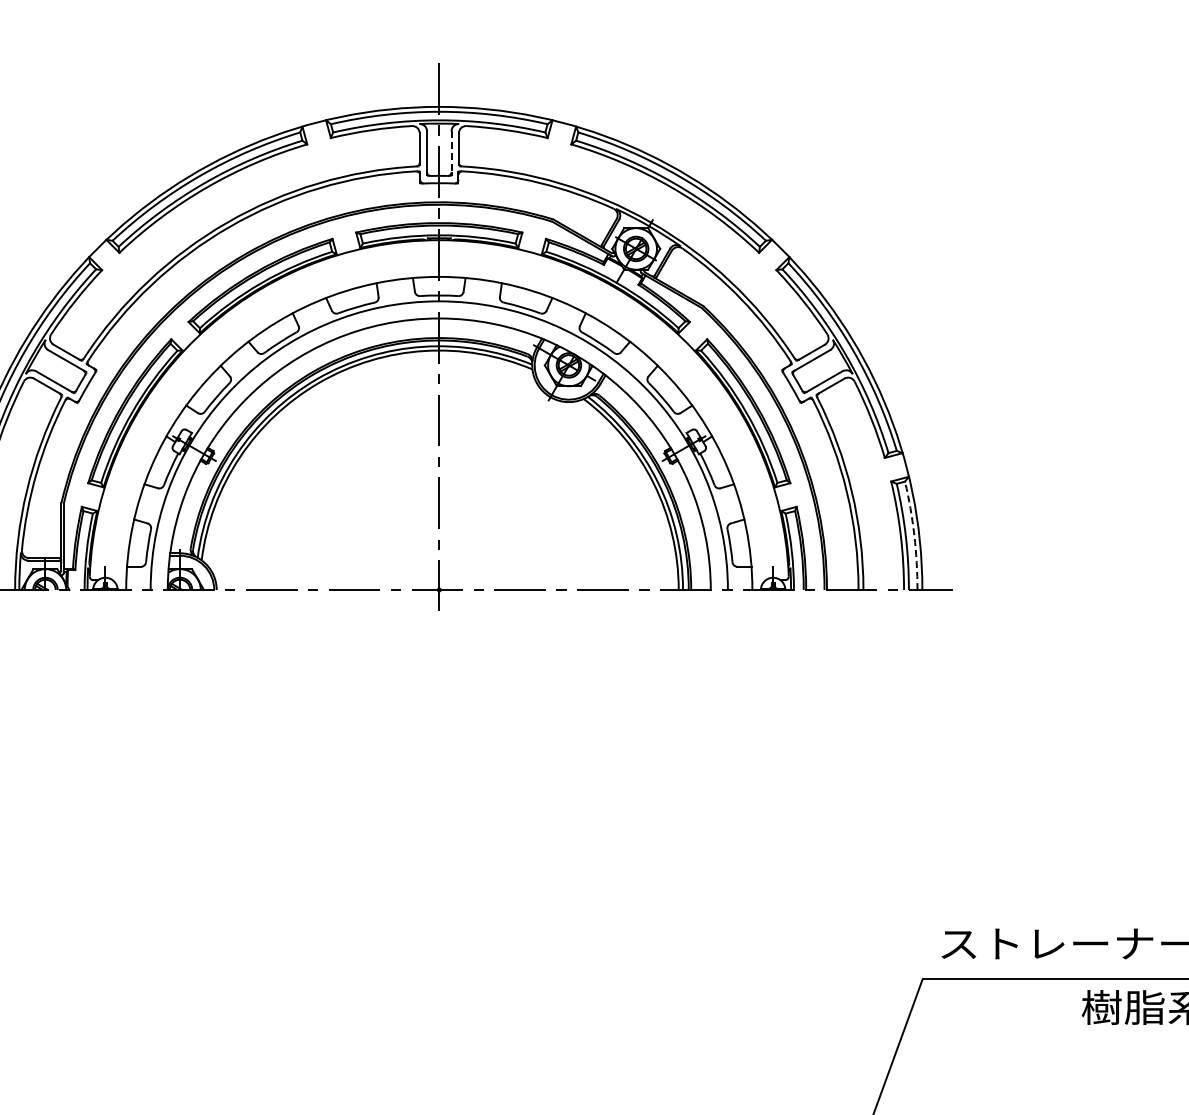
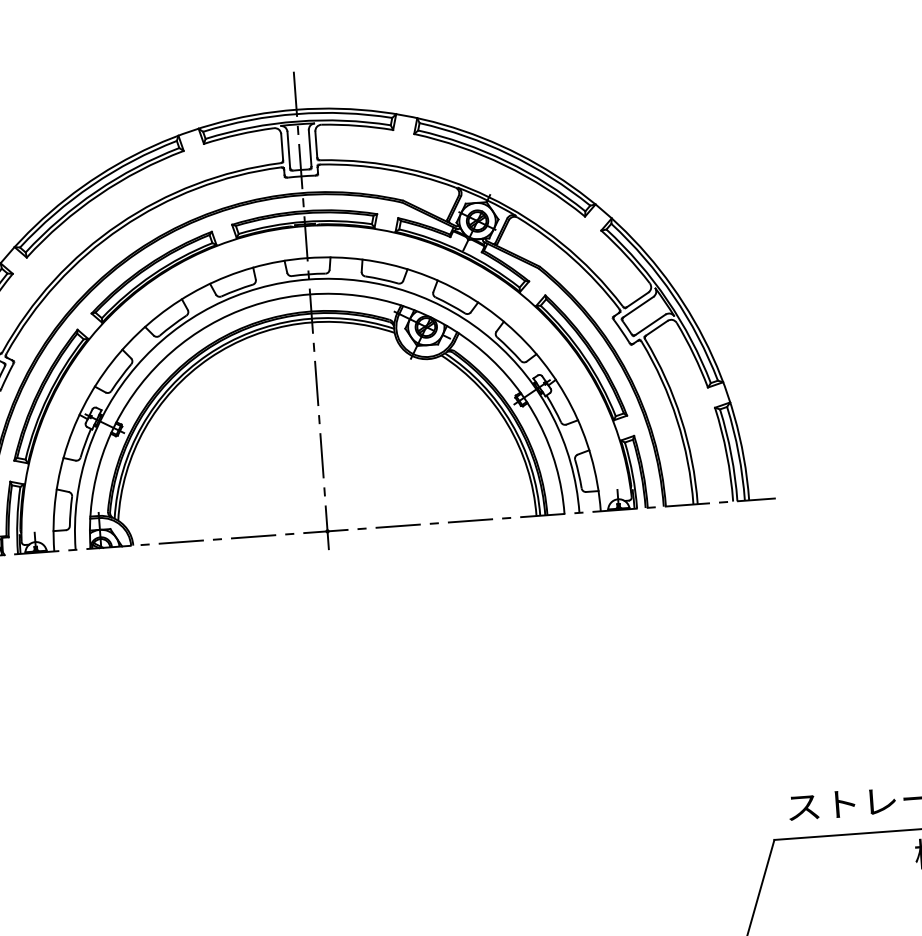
line: (451, 152) -> (310, 148), dashed -> solid
arc: (914, 535) -> (738, 453), dashed -> solid

